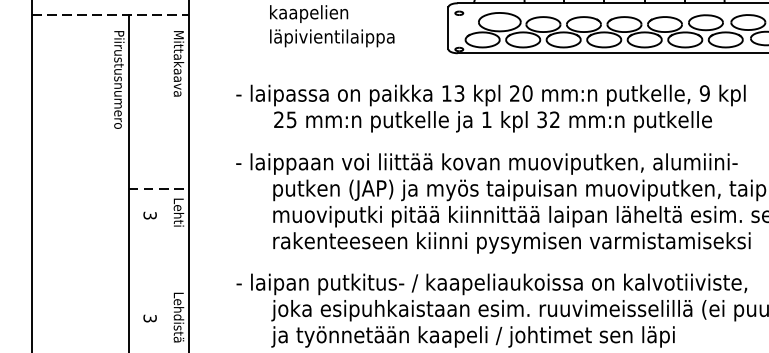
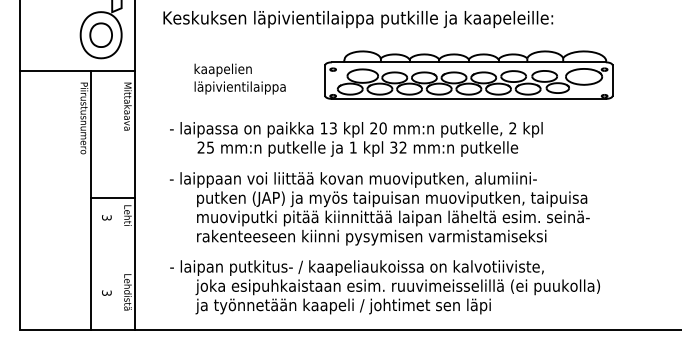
line: (111, 15) -> (78, 71), dashed -> solid
text: (704, 93) -> (512, 128), 9 -> 2
line: (159, 189) -> (113, 198), dashed -> solid

